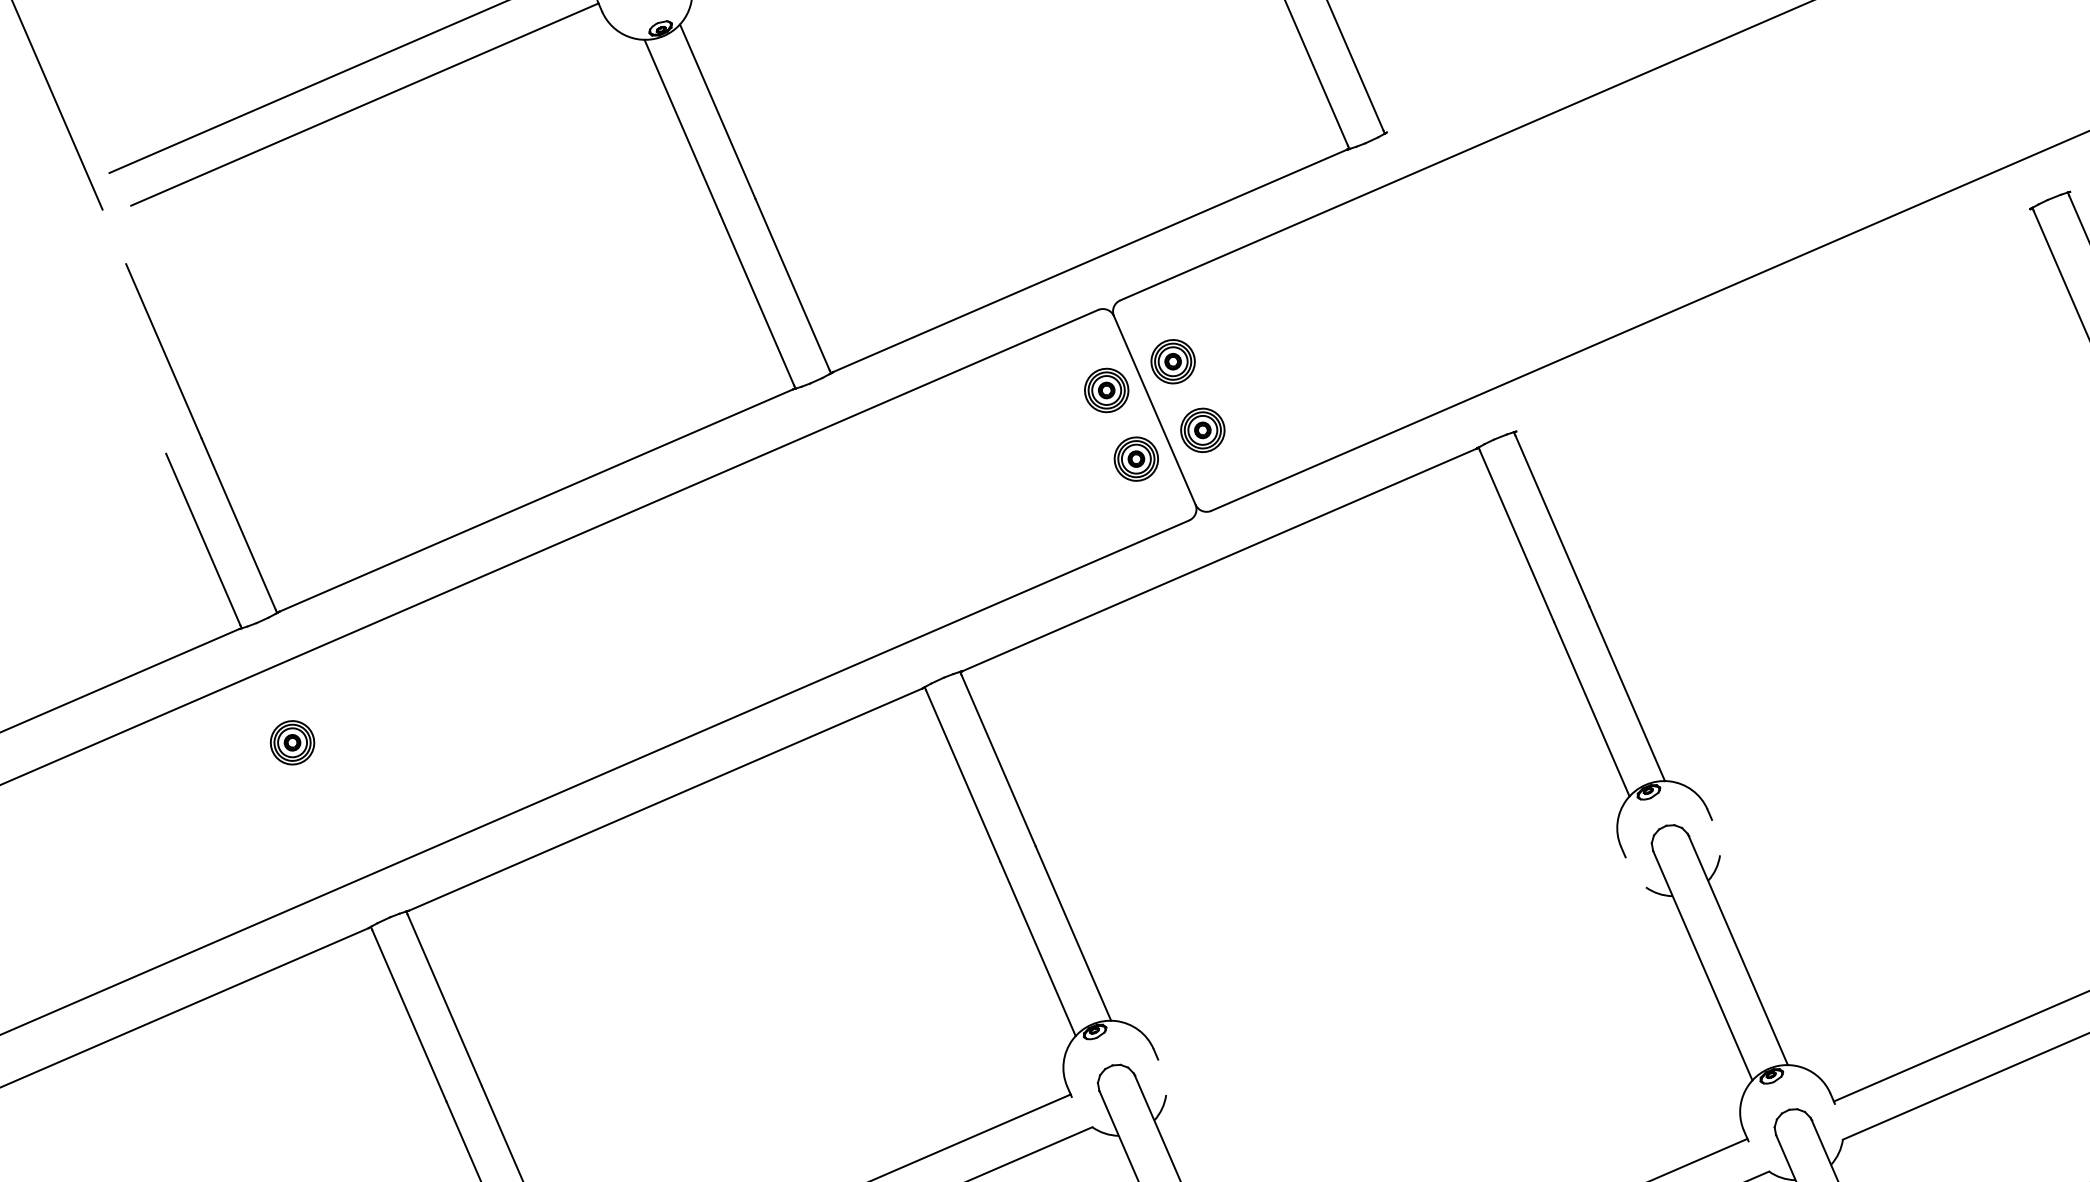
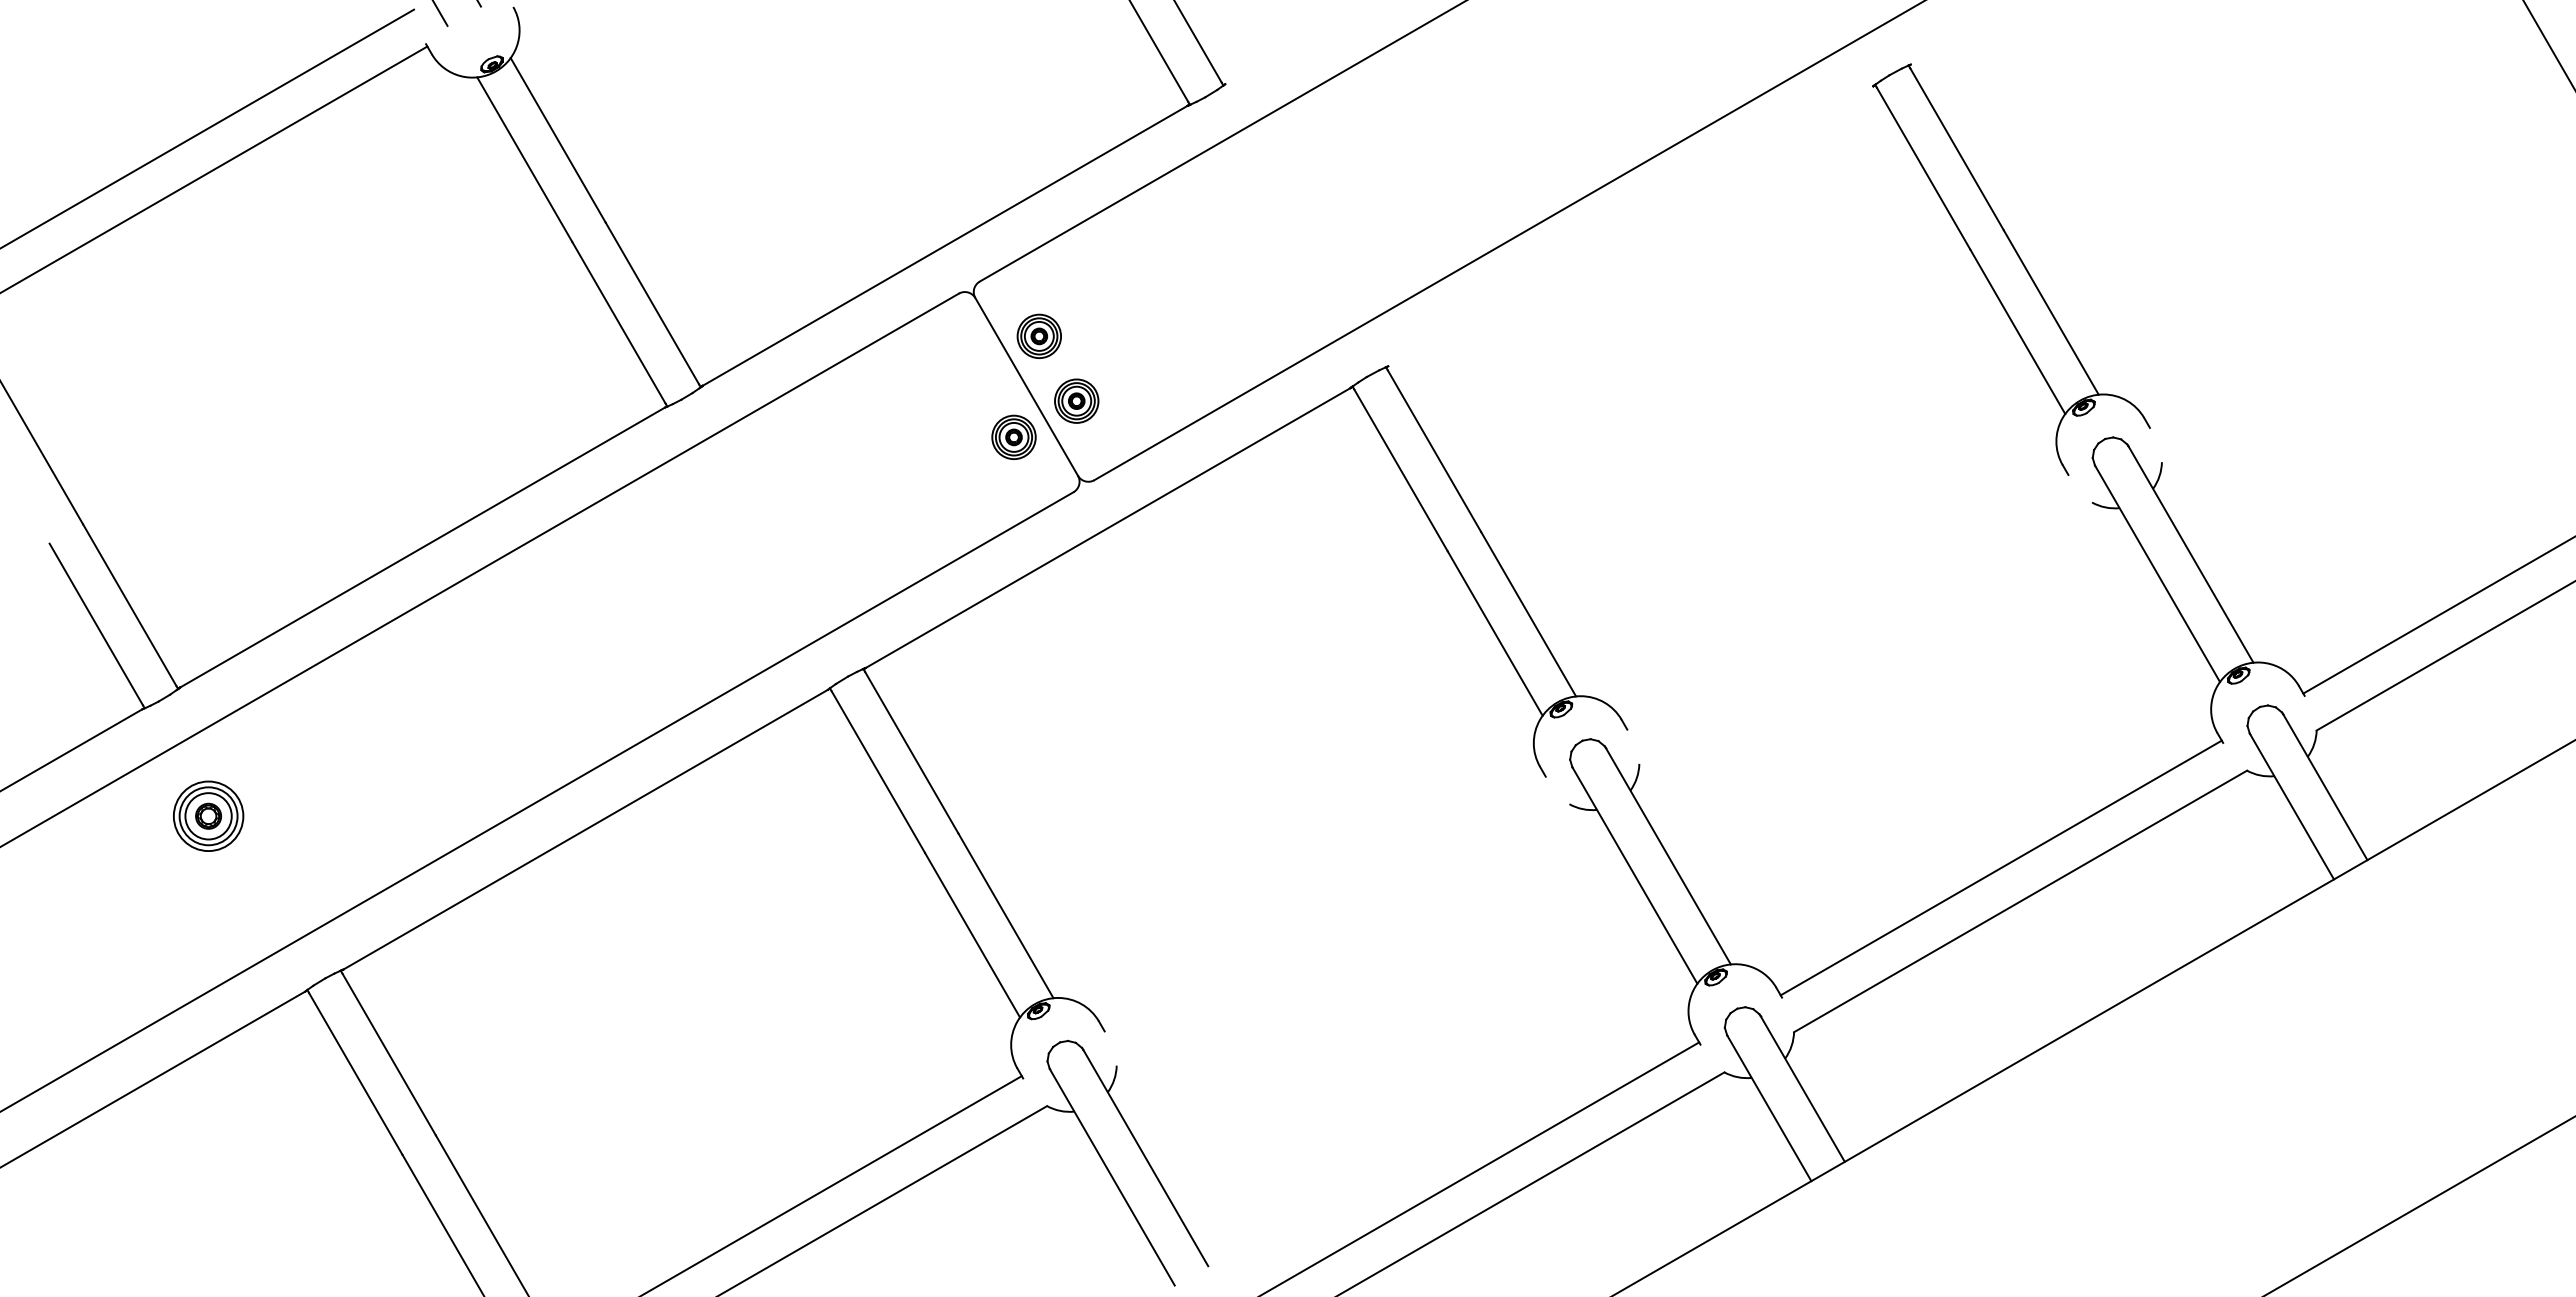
part: (1106, 390) -> (976, 372), removed
part: (291, 742) -> (207, 815), size x1.6

